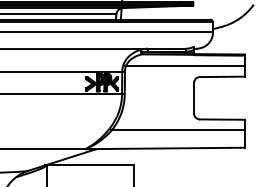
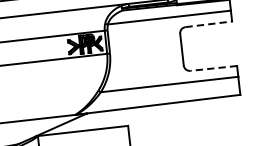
line: (222, 76) -> (208, 23), solid -> dashed
line: (222, 119) -> (213, 68), solid -> dashed

